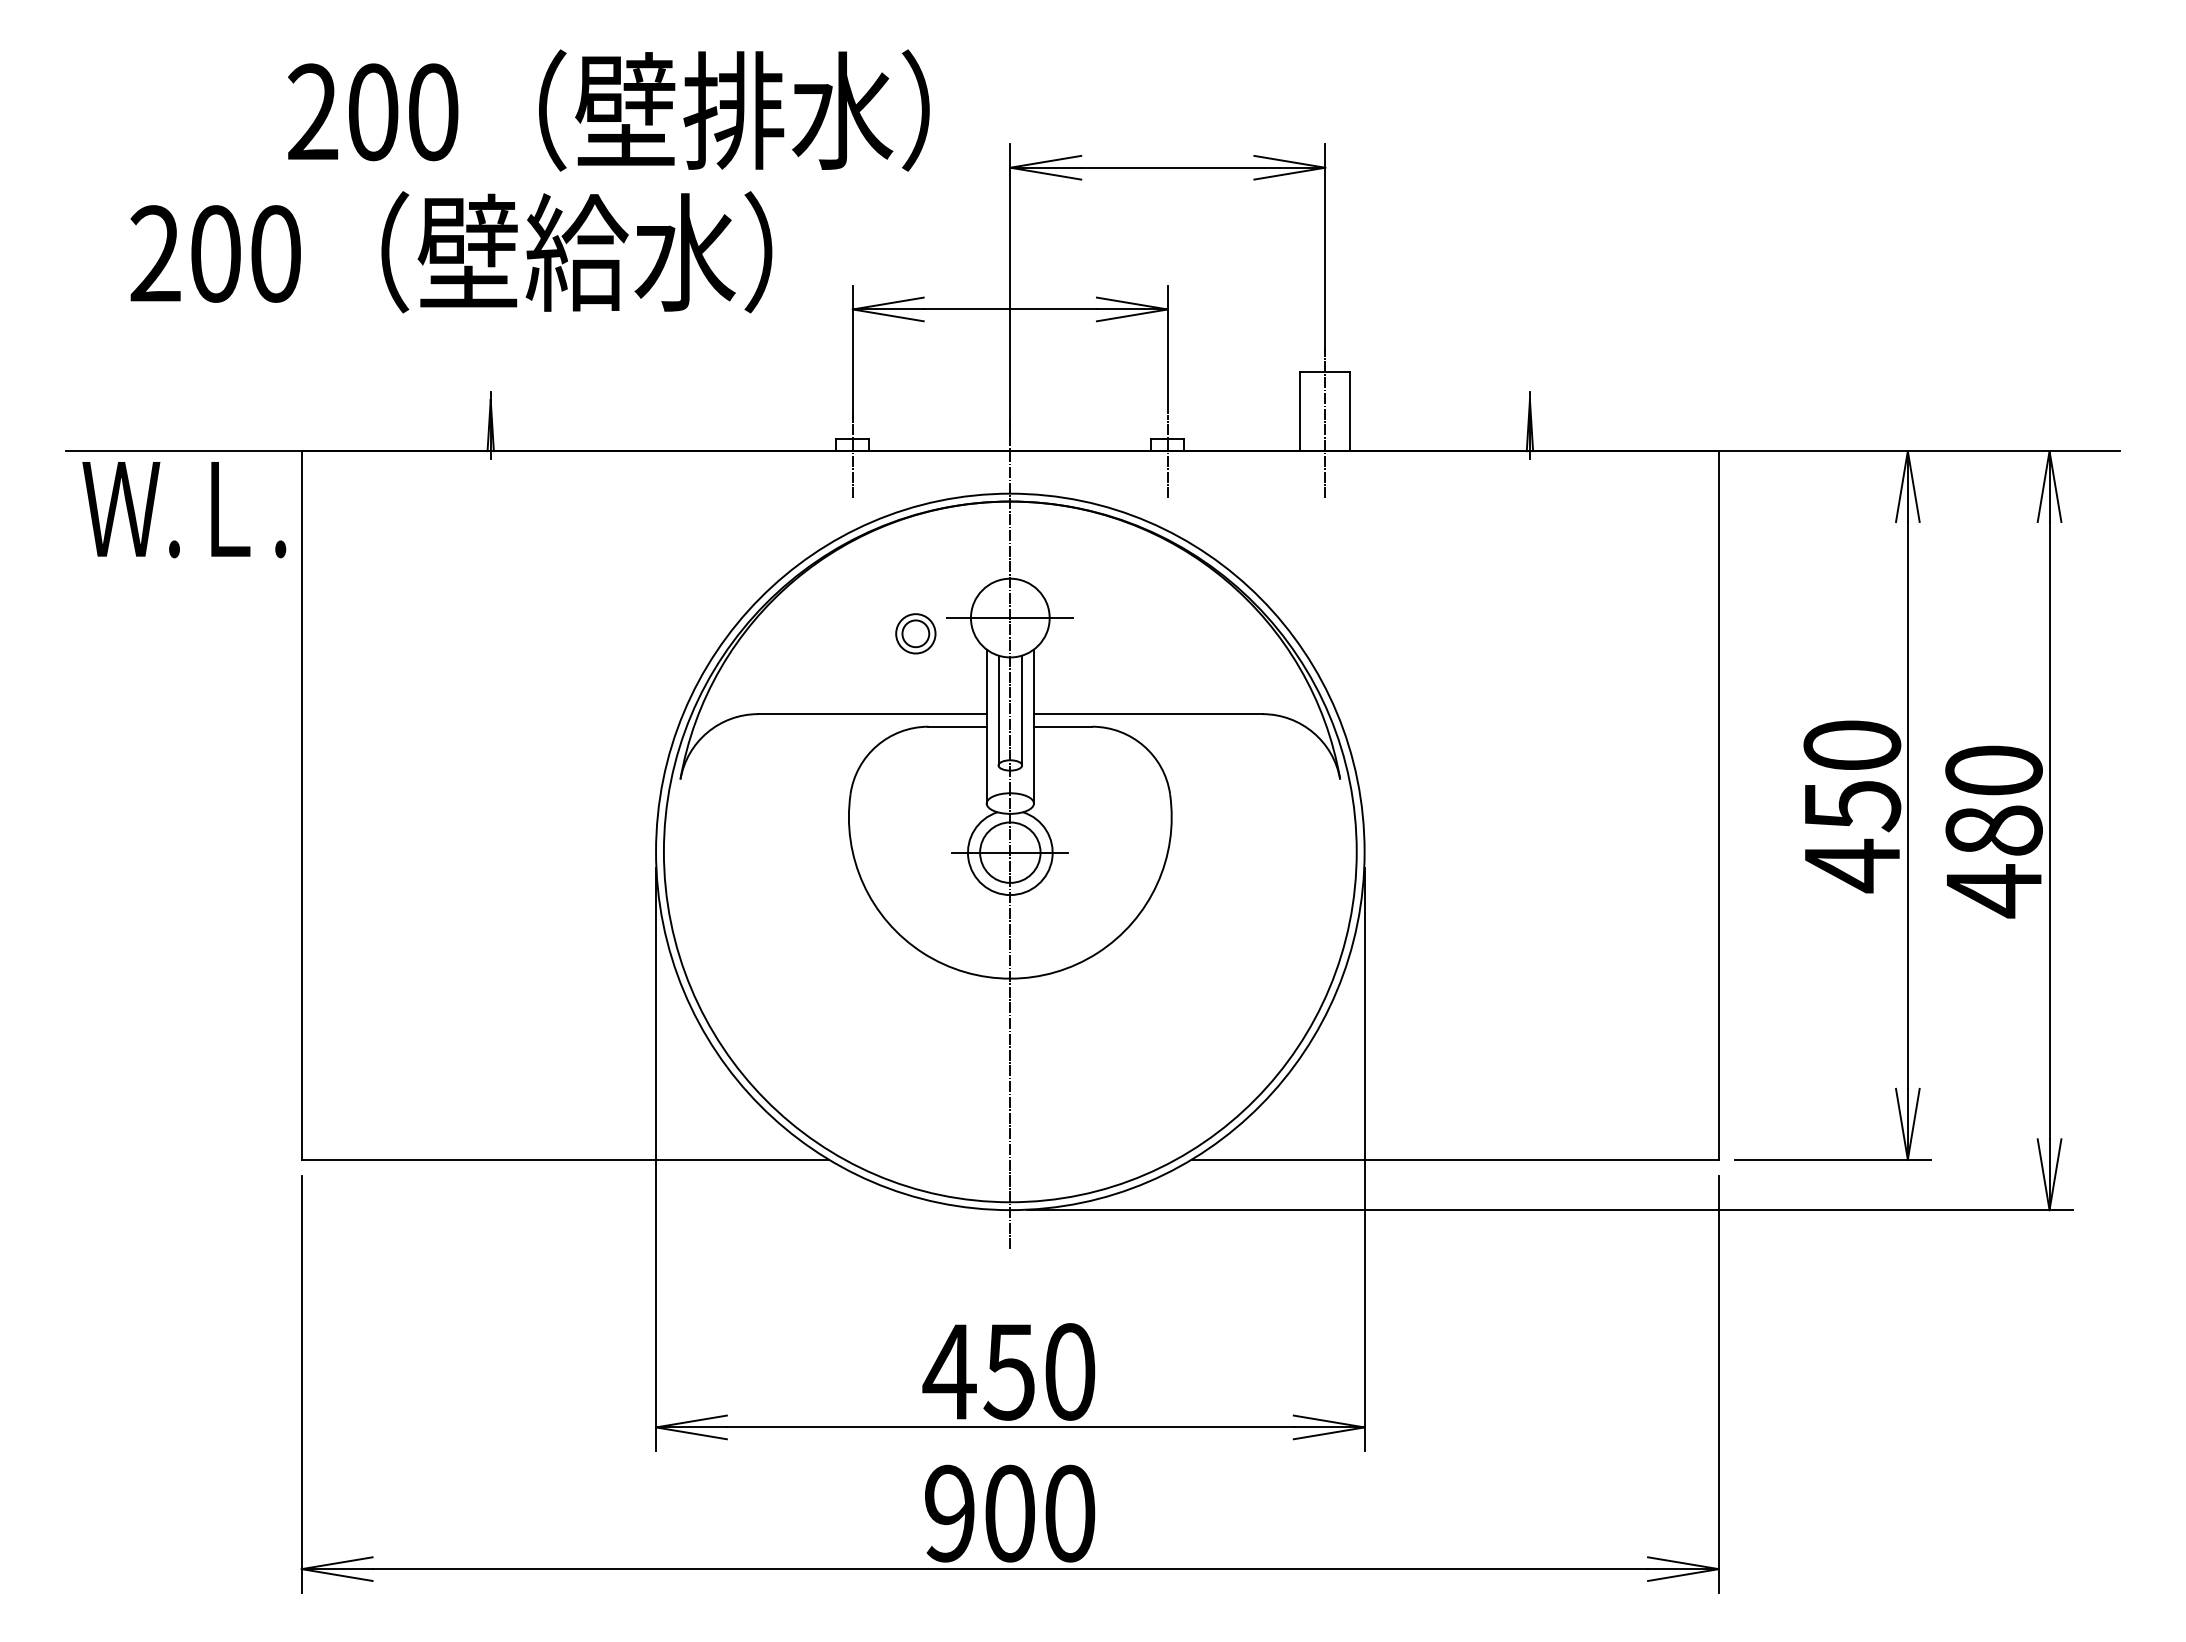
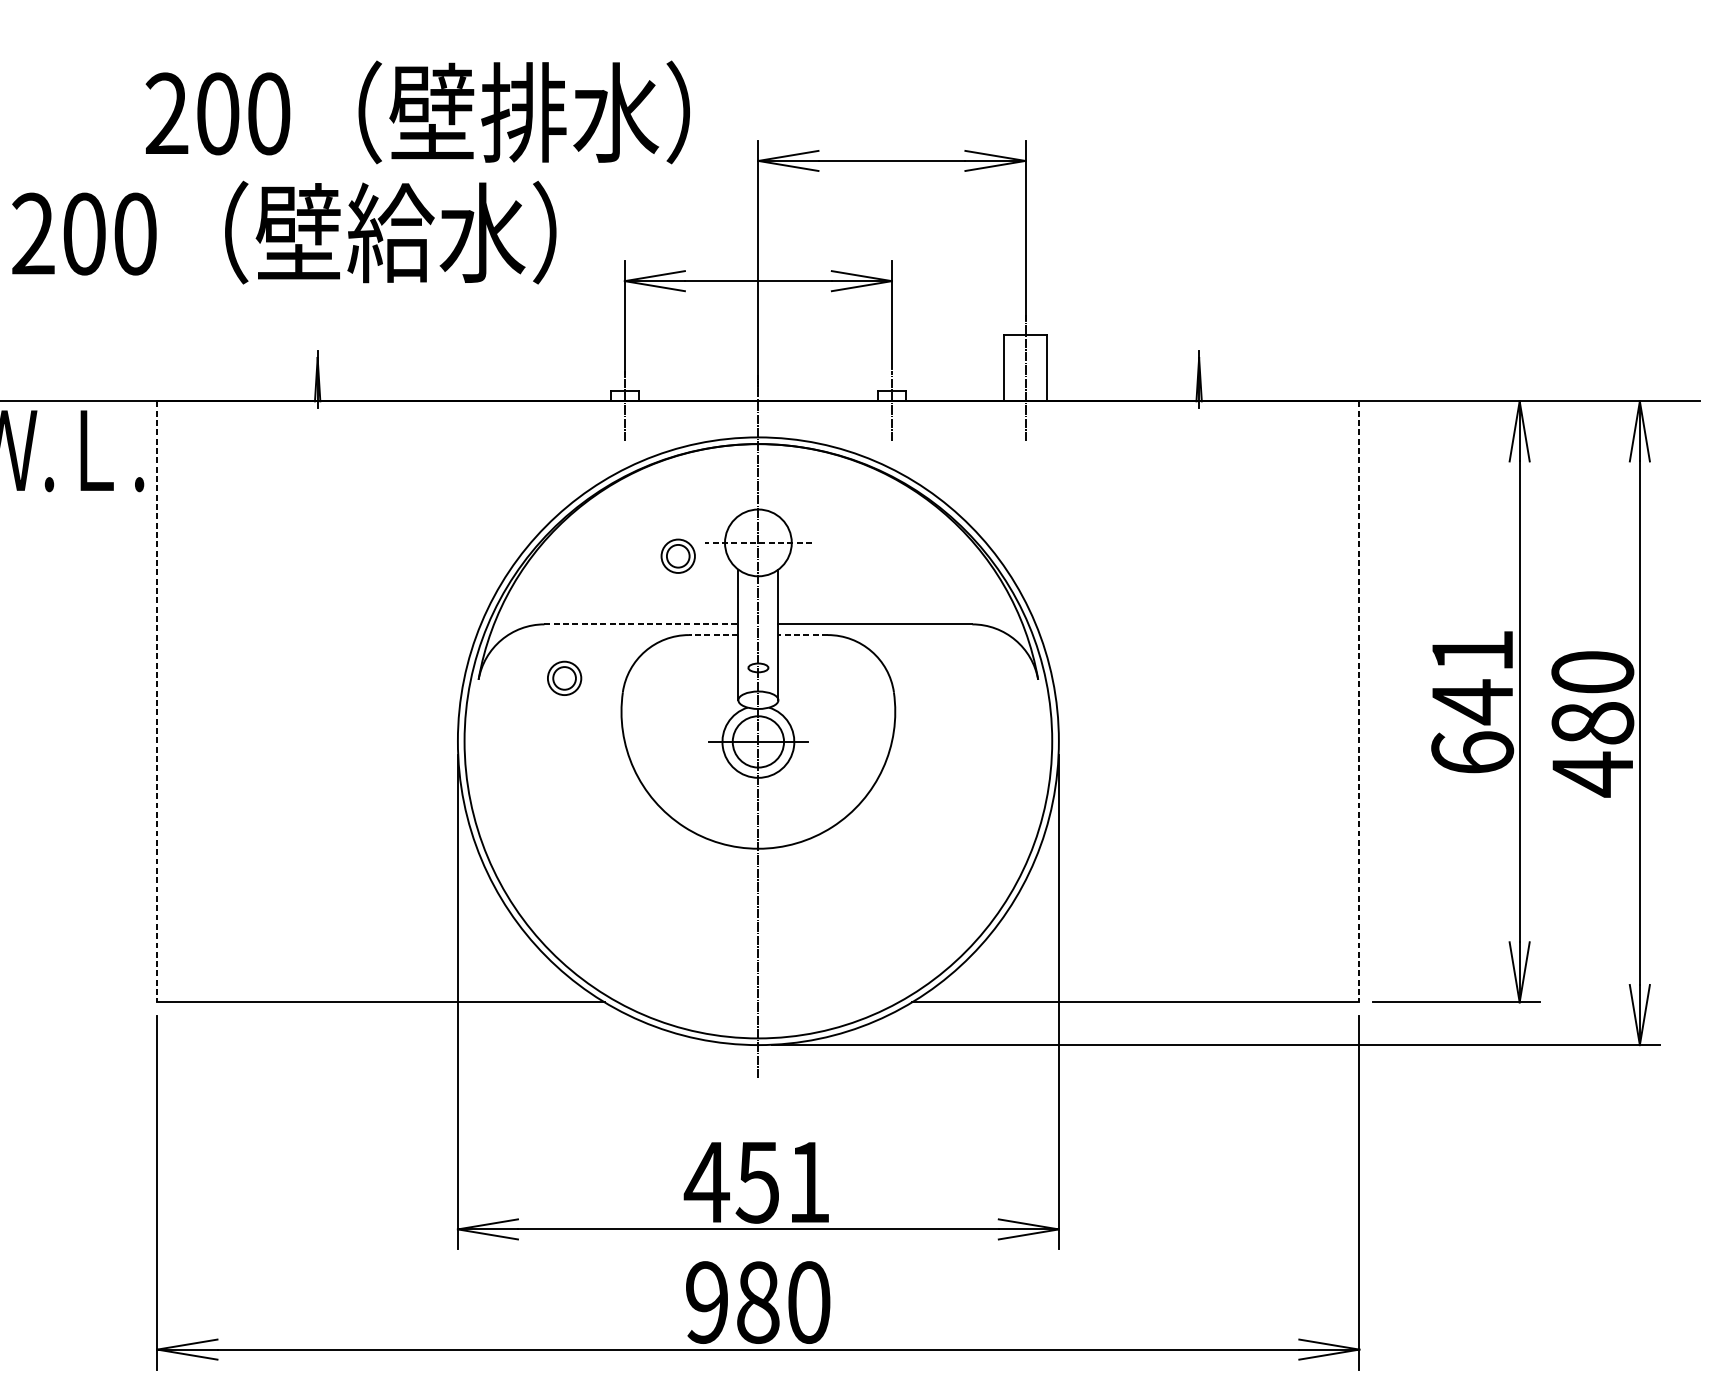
line: (1010, 618) -> (758, 543), solid -> dashed
line: (998, 710) -> (748, 621), removed
line: (1022, 710) -> (768, 621), removed
line: (872, 714) -> (641, 624), solid -> dashed
line: (957, 726) -> (713, 634), solid -> dashed
line: (1062, 726) -> (802, 634), solid -> dashed
part: (781, 777) -> (564, 678), added
line: (301, 805) -> (157, 701), solid -> dashed
line: (1718, 805) -> (1359, 701), solid -> dashed
text: (1852, 806) -> (1472, 702), 450 -> 641
text: (1070, 1371) -> (809, 1181), 450 -> 451
text: (1010, 1513) -> (758, 1302), 900 -> 980

